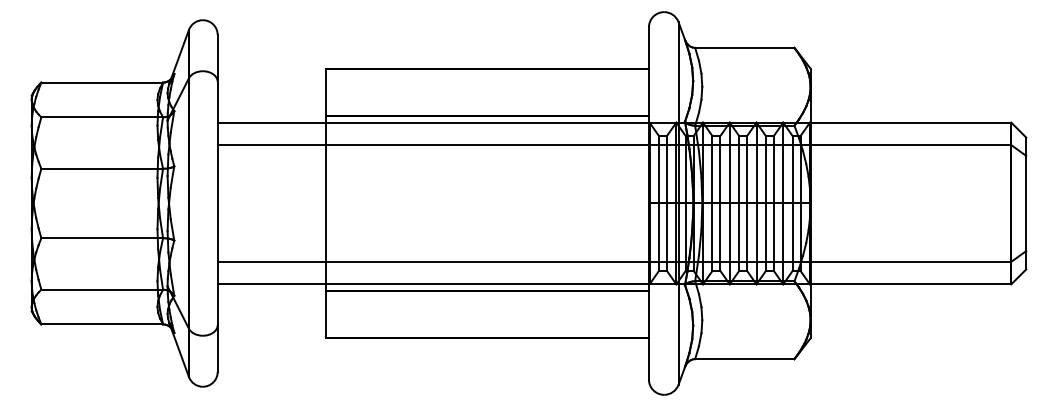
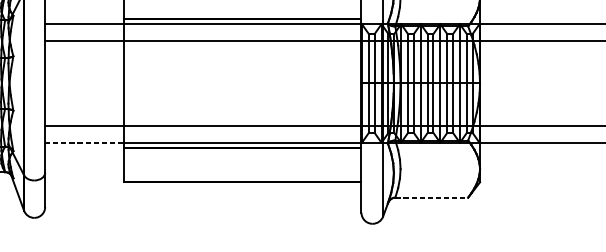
line: (271, 284) -> (84, 142), solid -> dashed
line: (744, 359) -> (431, 197), solid -> dashed

